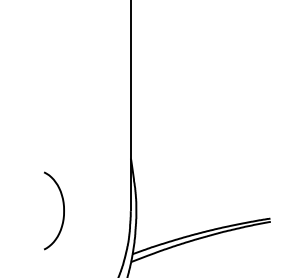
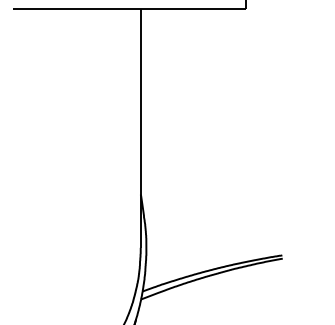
curve: (63, 210) -> (72, 247), removed

